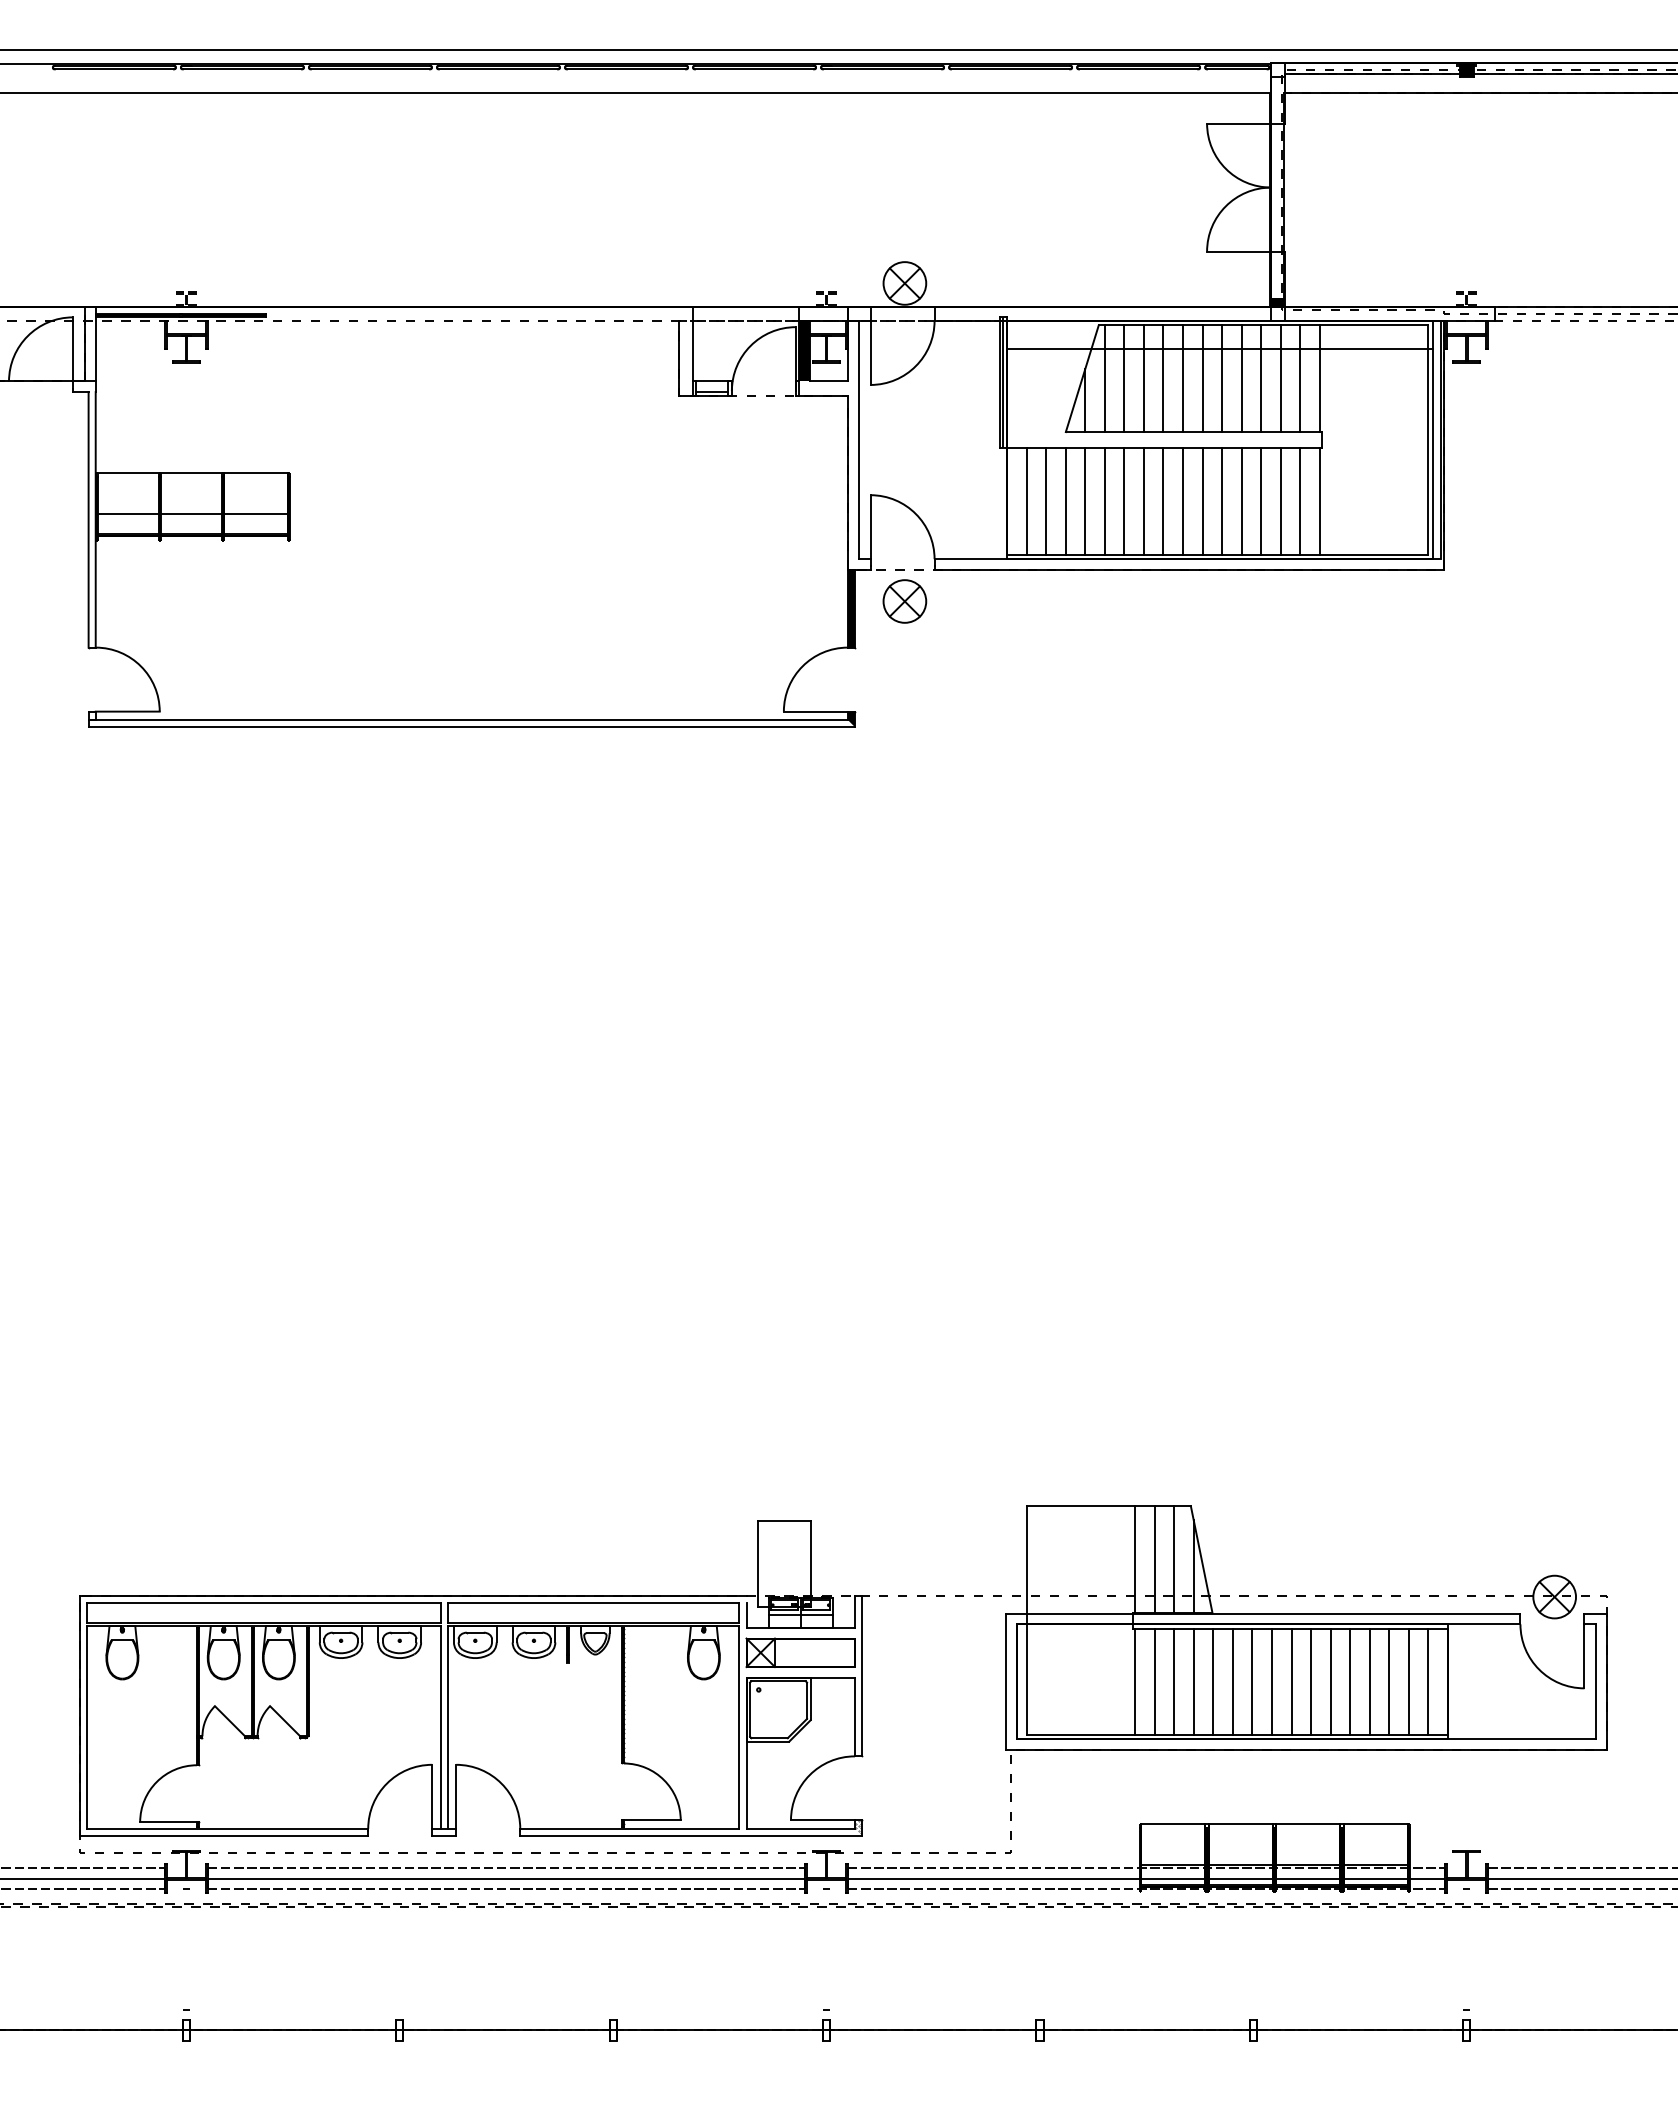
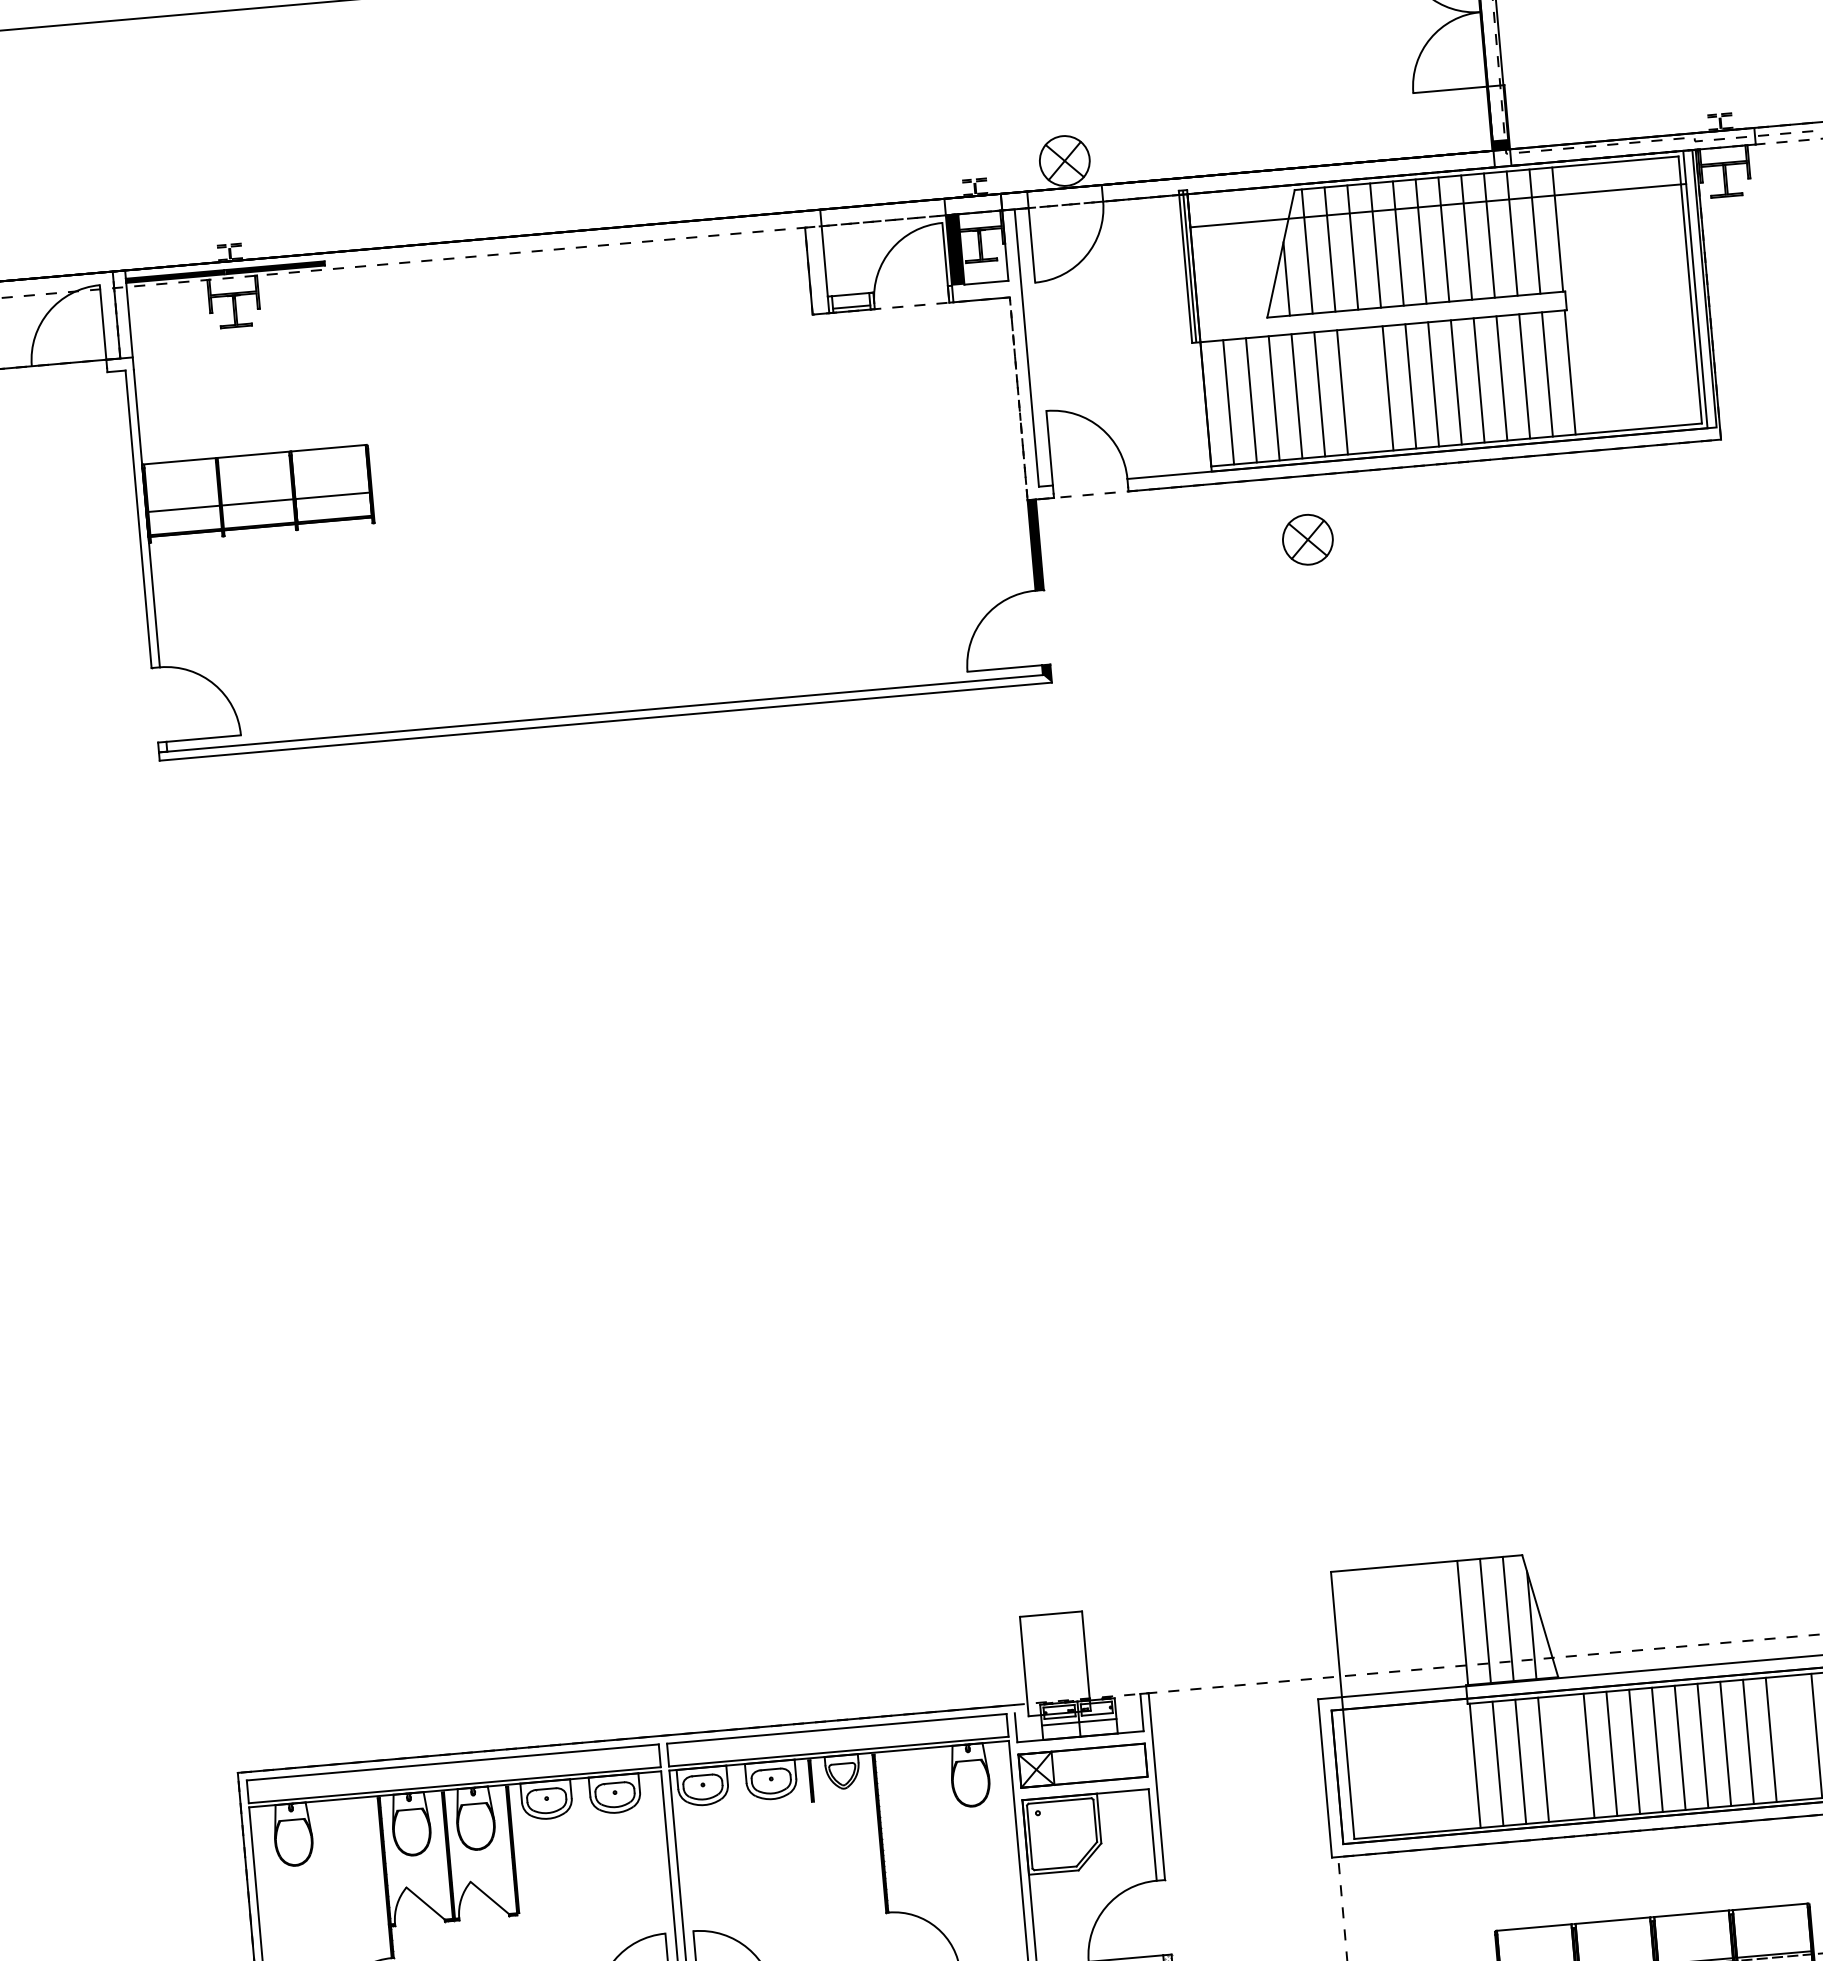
line: (847, 483) -> (1018, 399), solid -> dashed
line: (1143, 501) -> (1364, 390), removed
part: (904, 601) -> (1307, 539), moved
line: (1213, 1681) -> (1566, 1757), removed
line: (1408, 1681) -> (1793, 1737), removed

